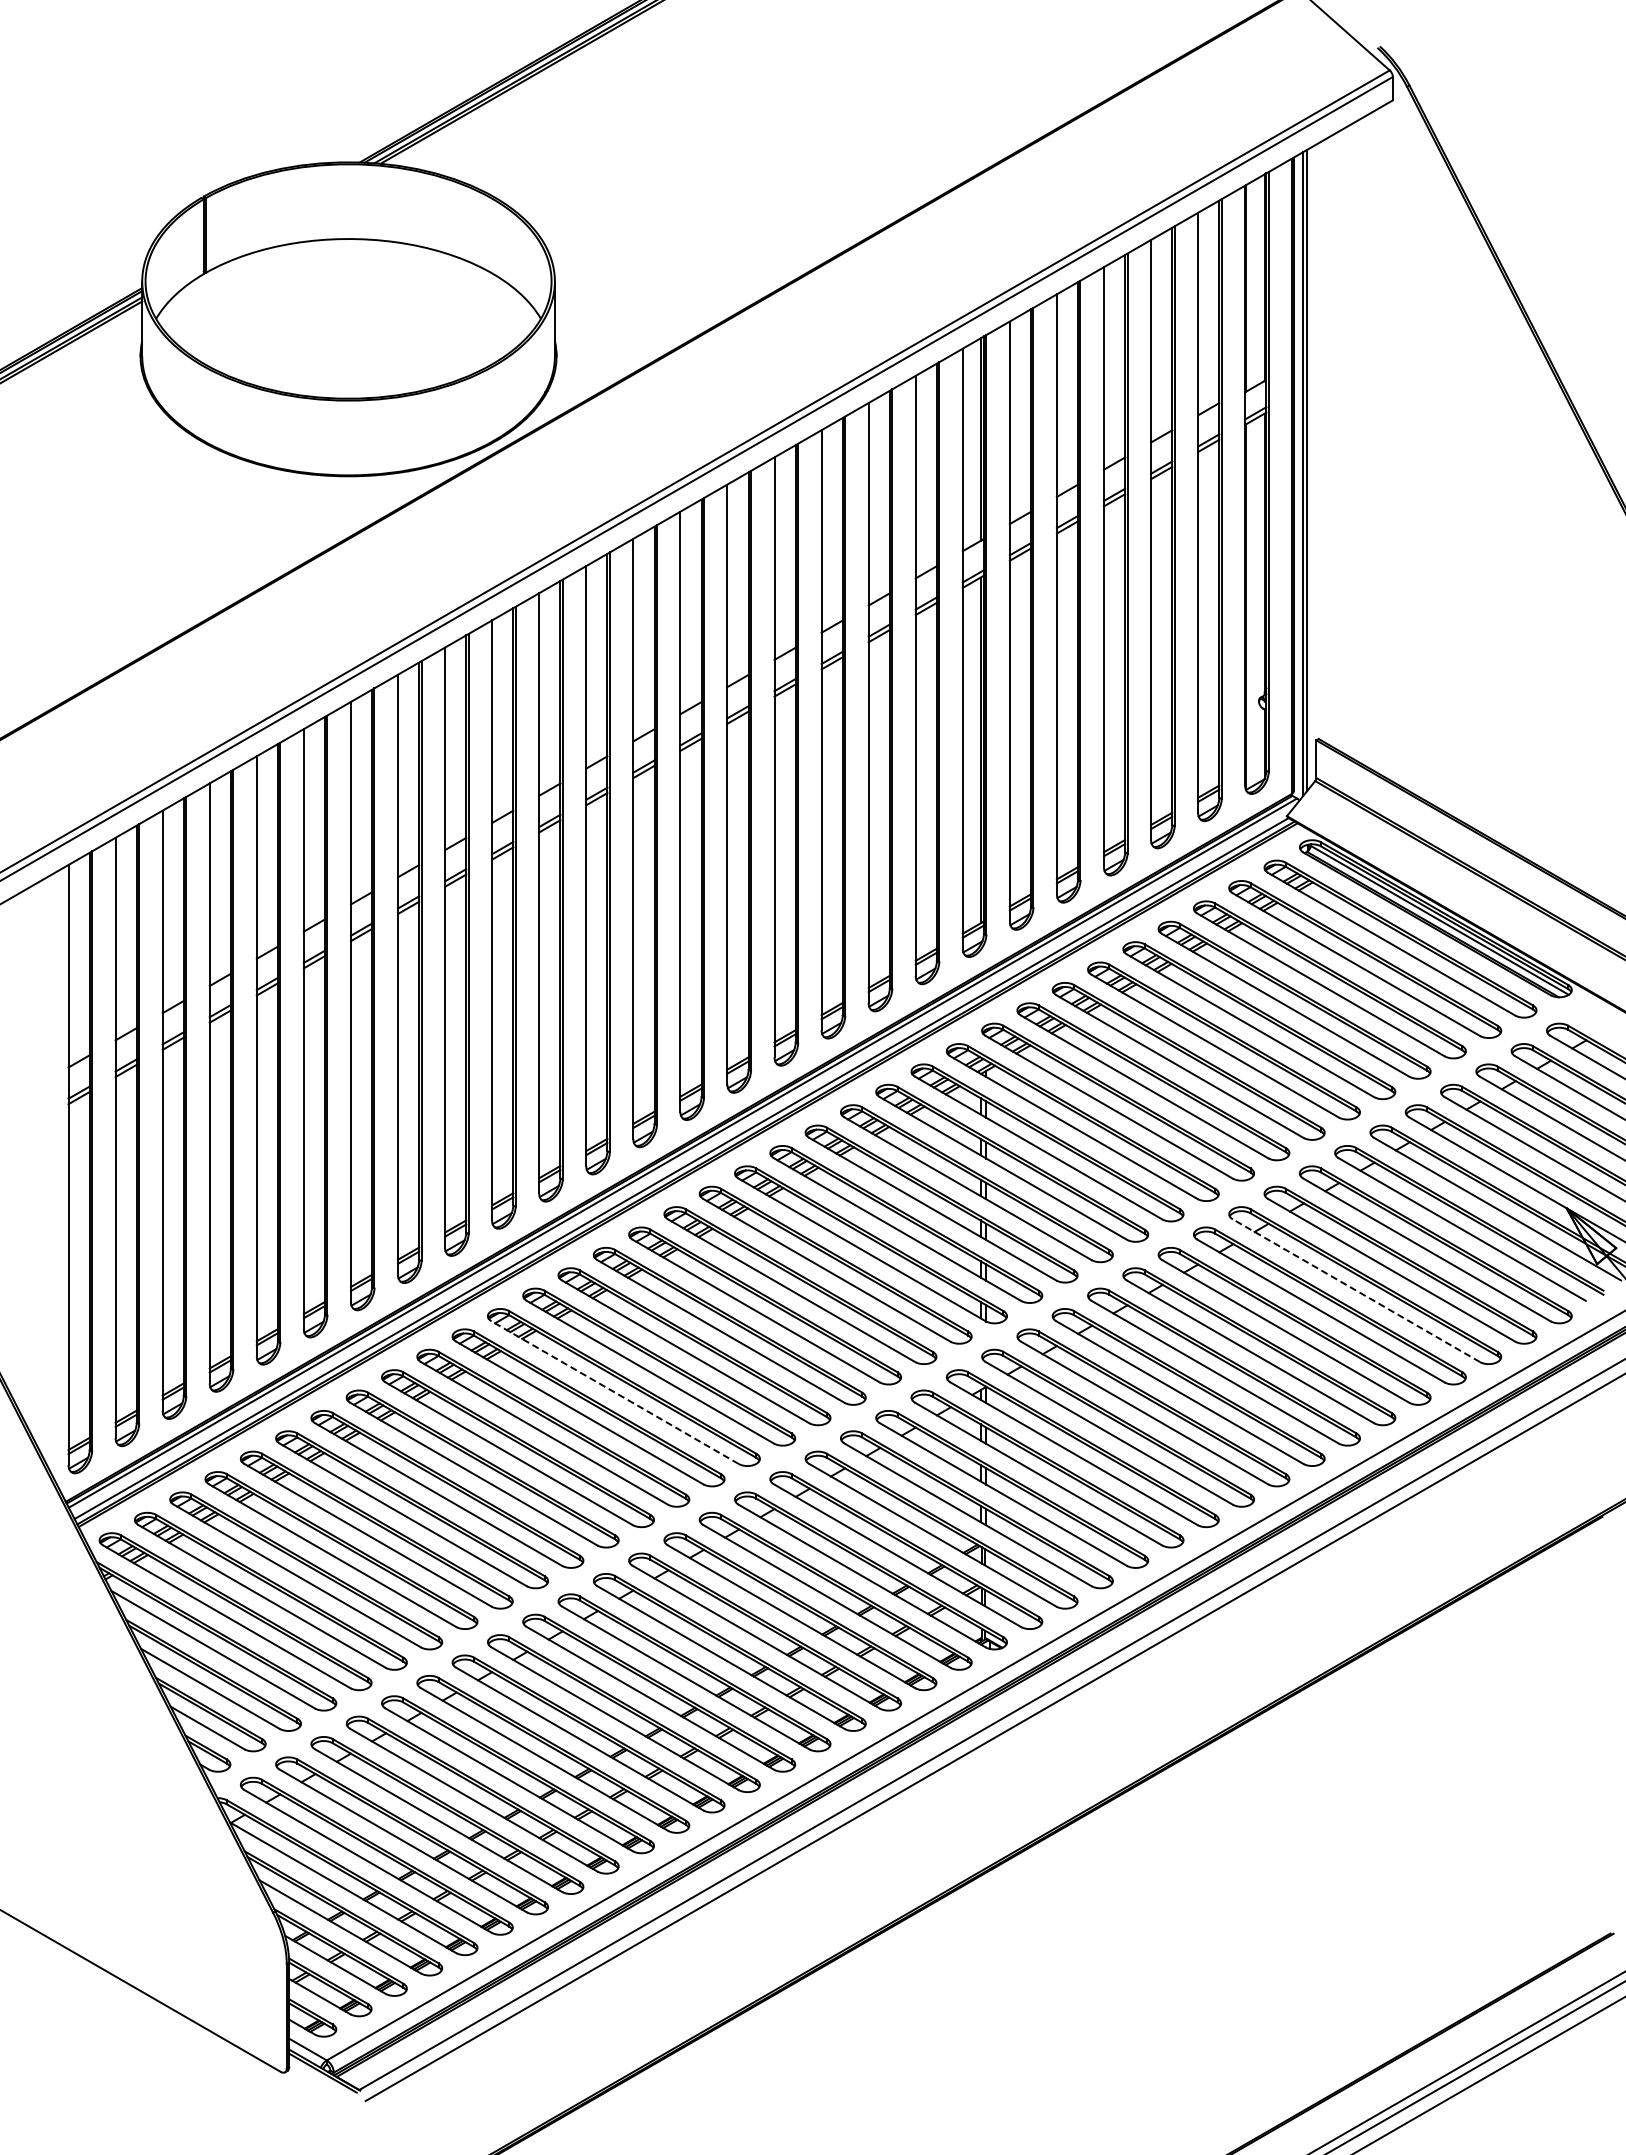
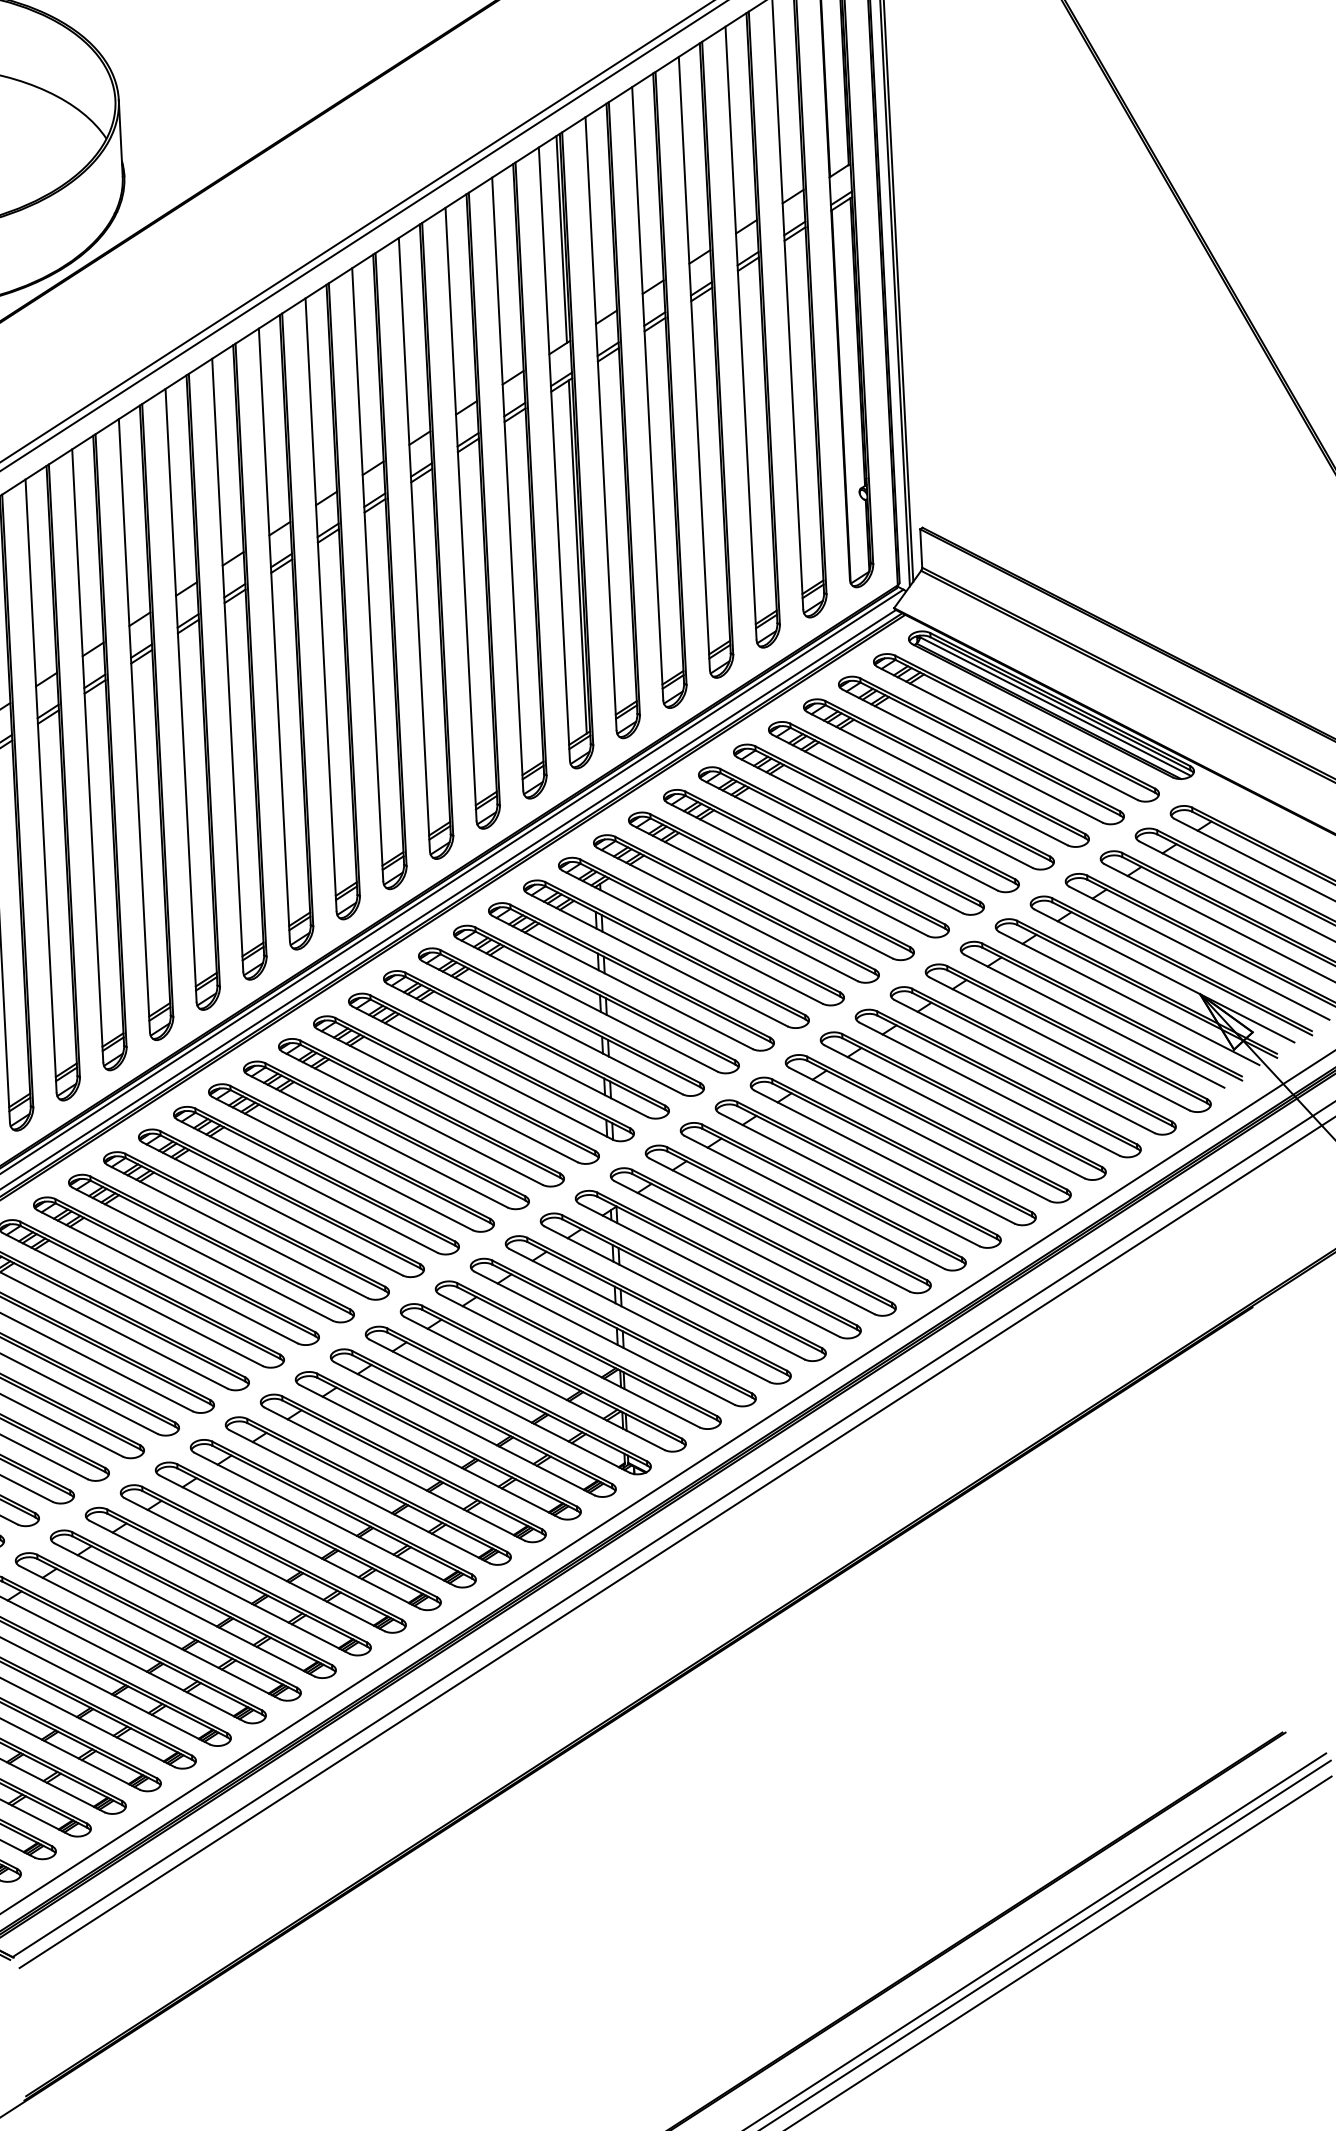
line: (1356, 1290) -> (989, 1088), dashed -> solid
line: (615, 1392) -> (238, 1231), dashed -> solid

